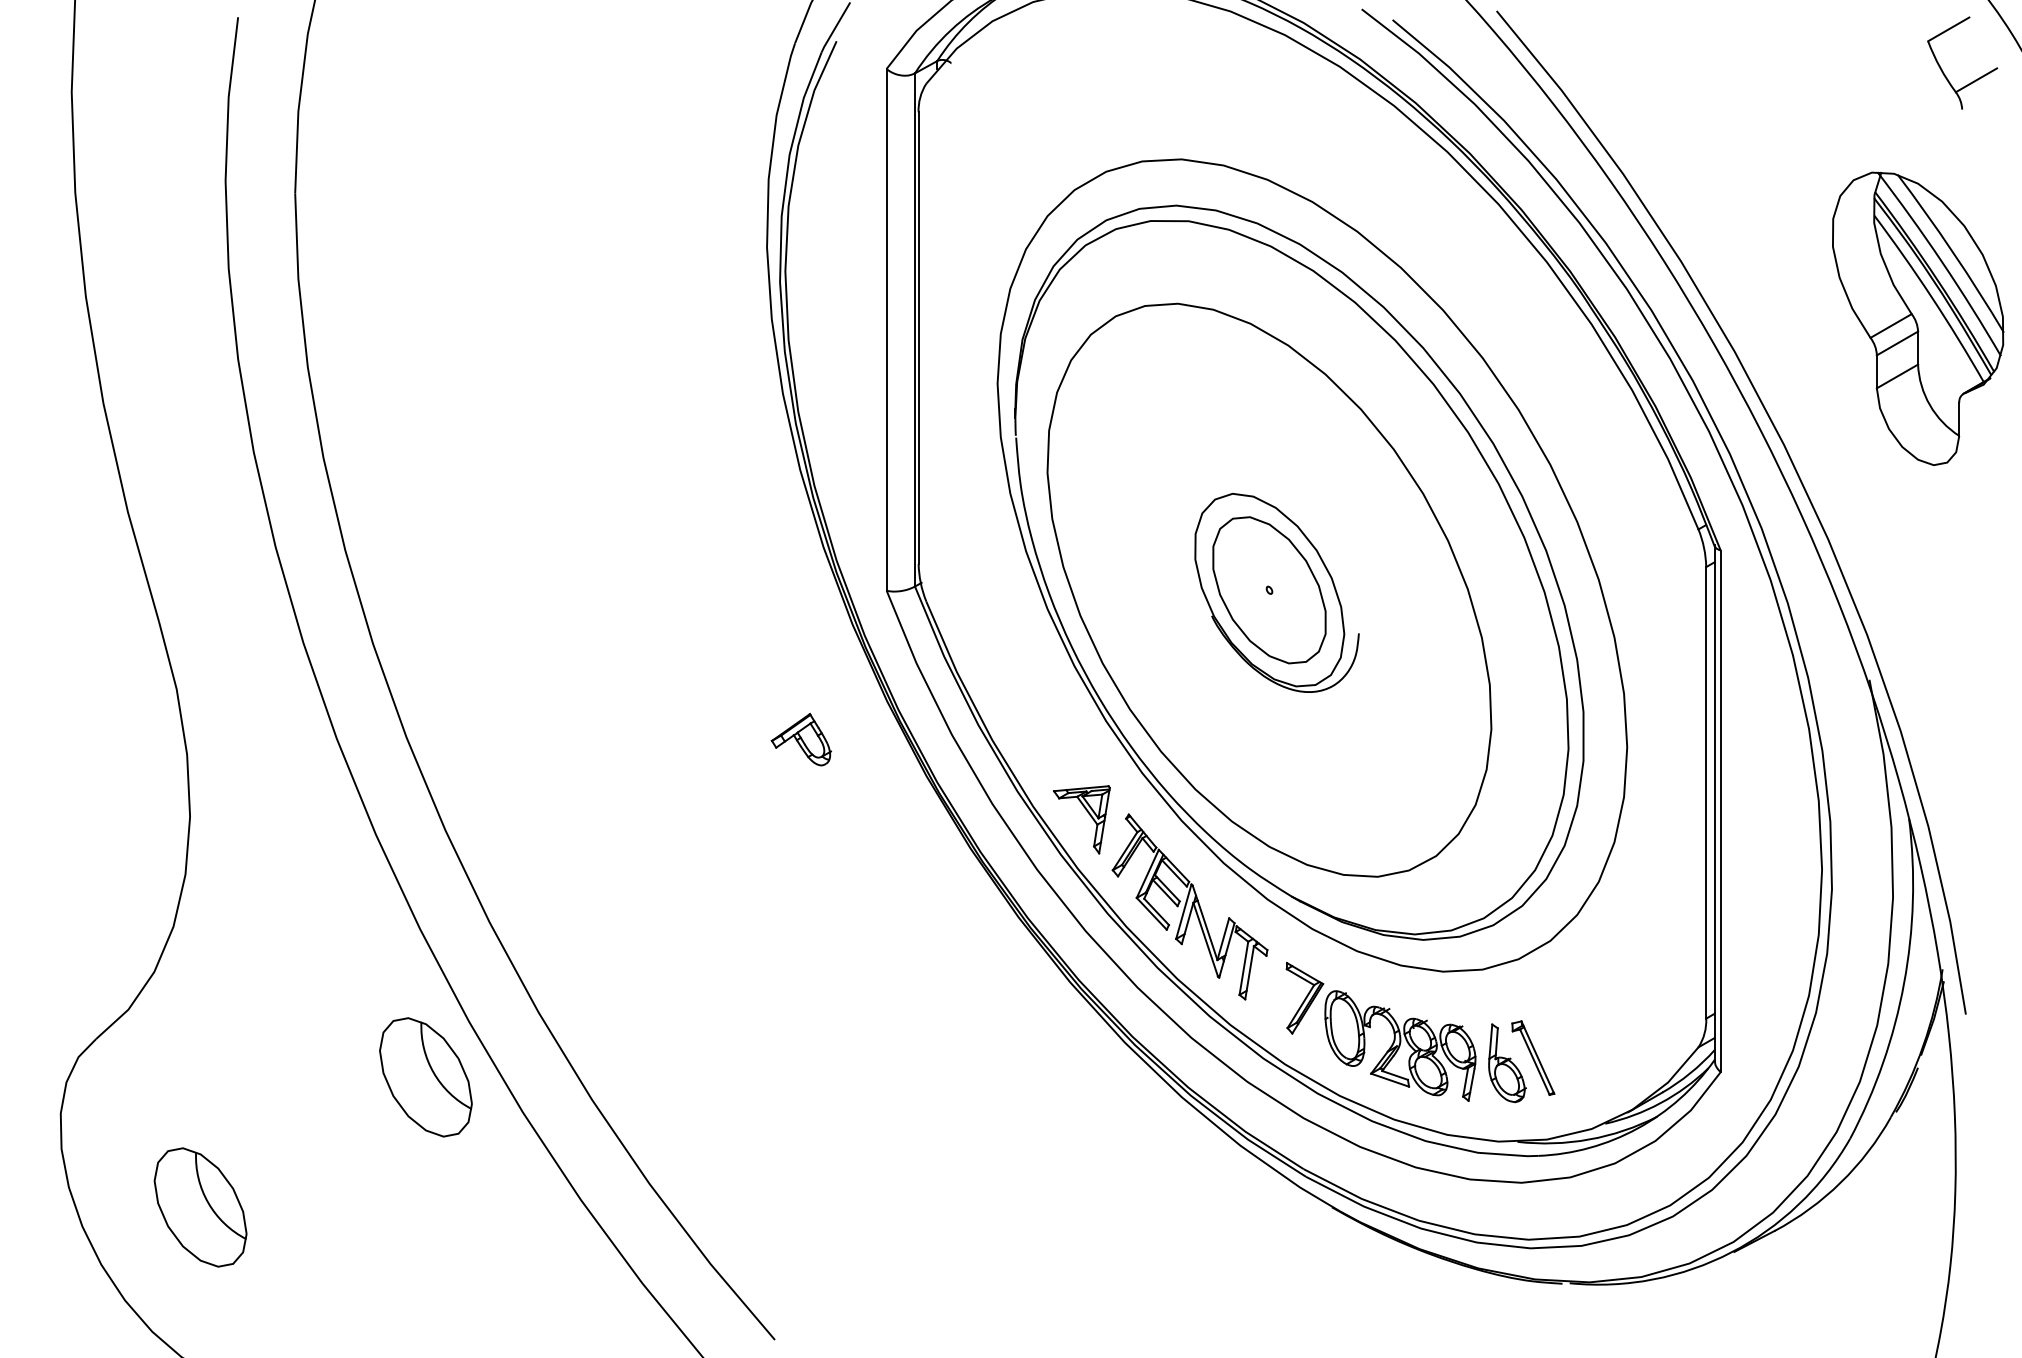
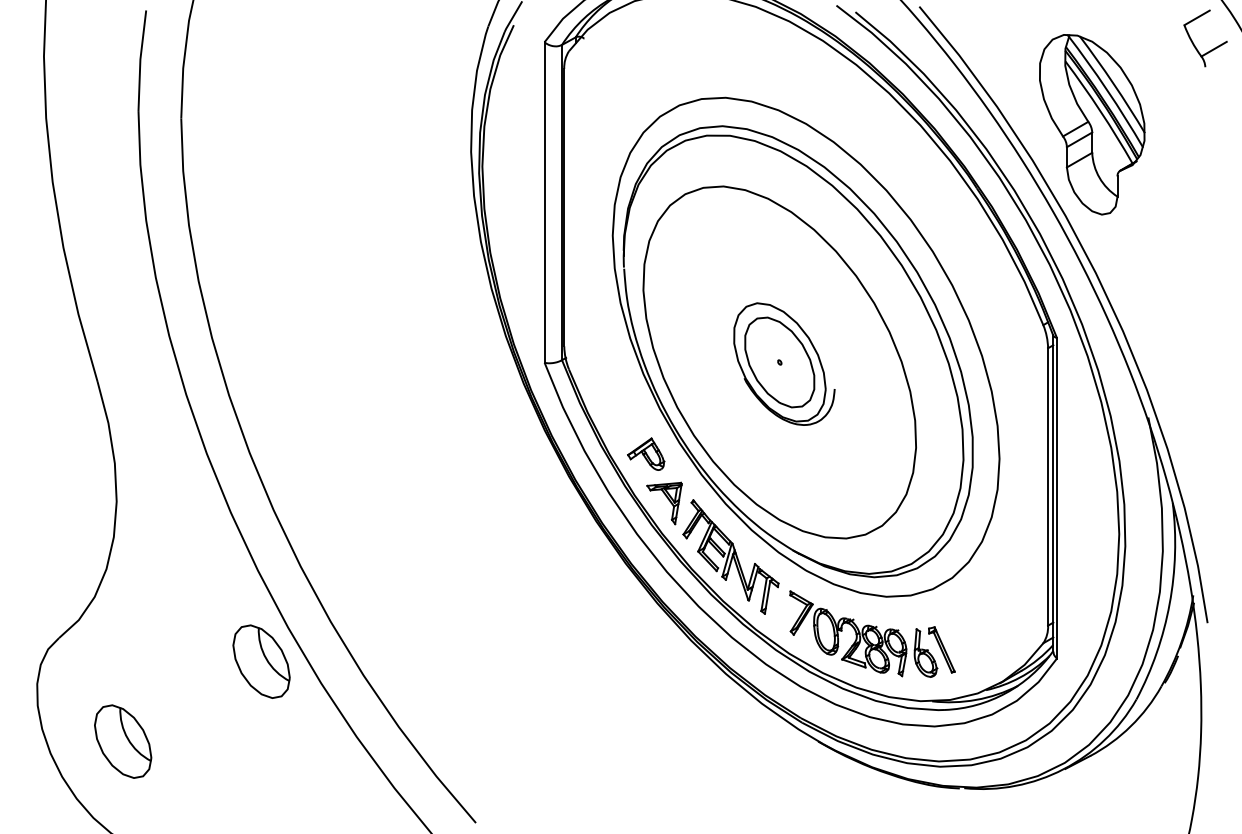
part: (1918, 318) -> (1092, 124), moved
part: (801, 738) -> (646, 453), moved

